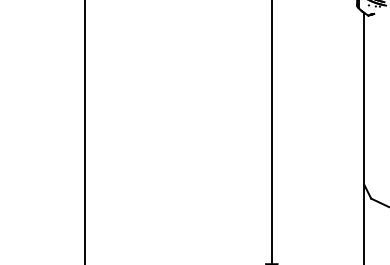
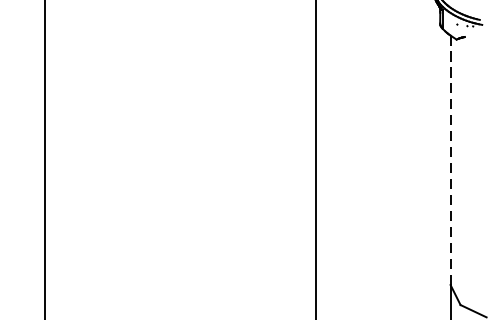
line: (364, 98) -> (450, 159), solid -> dashed

